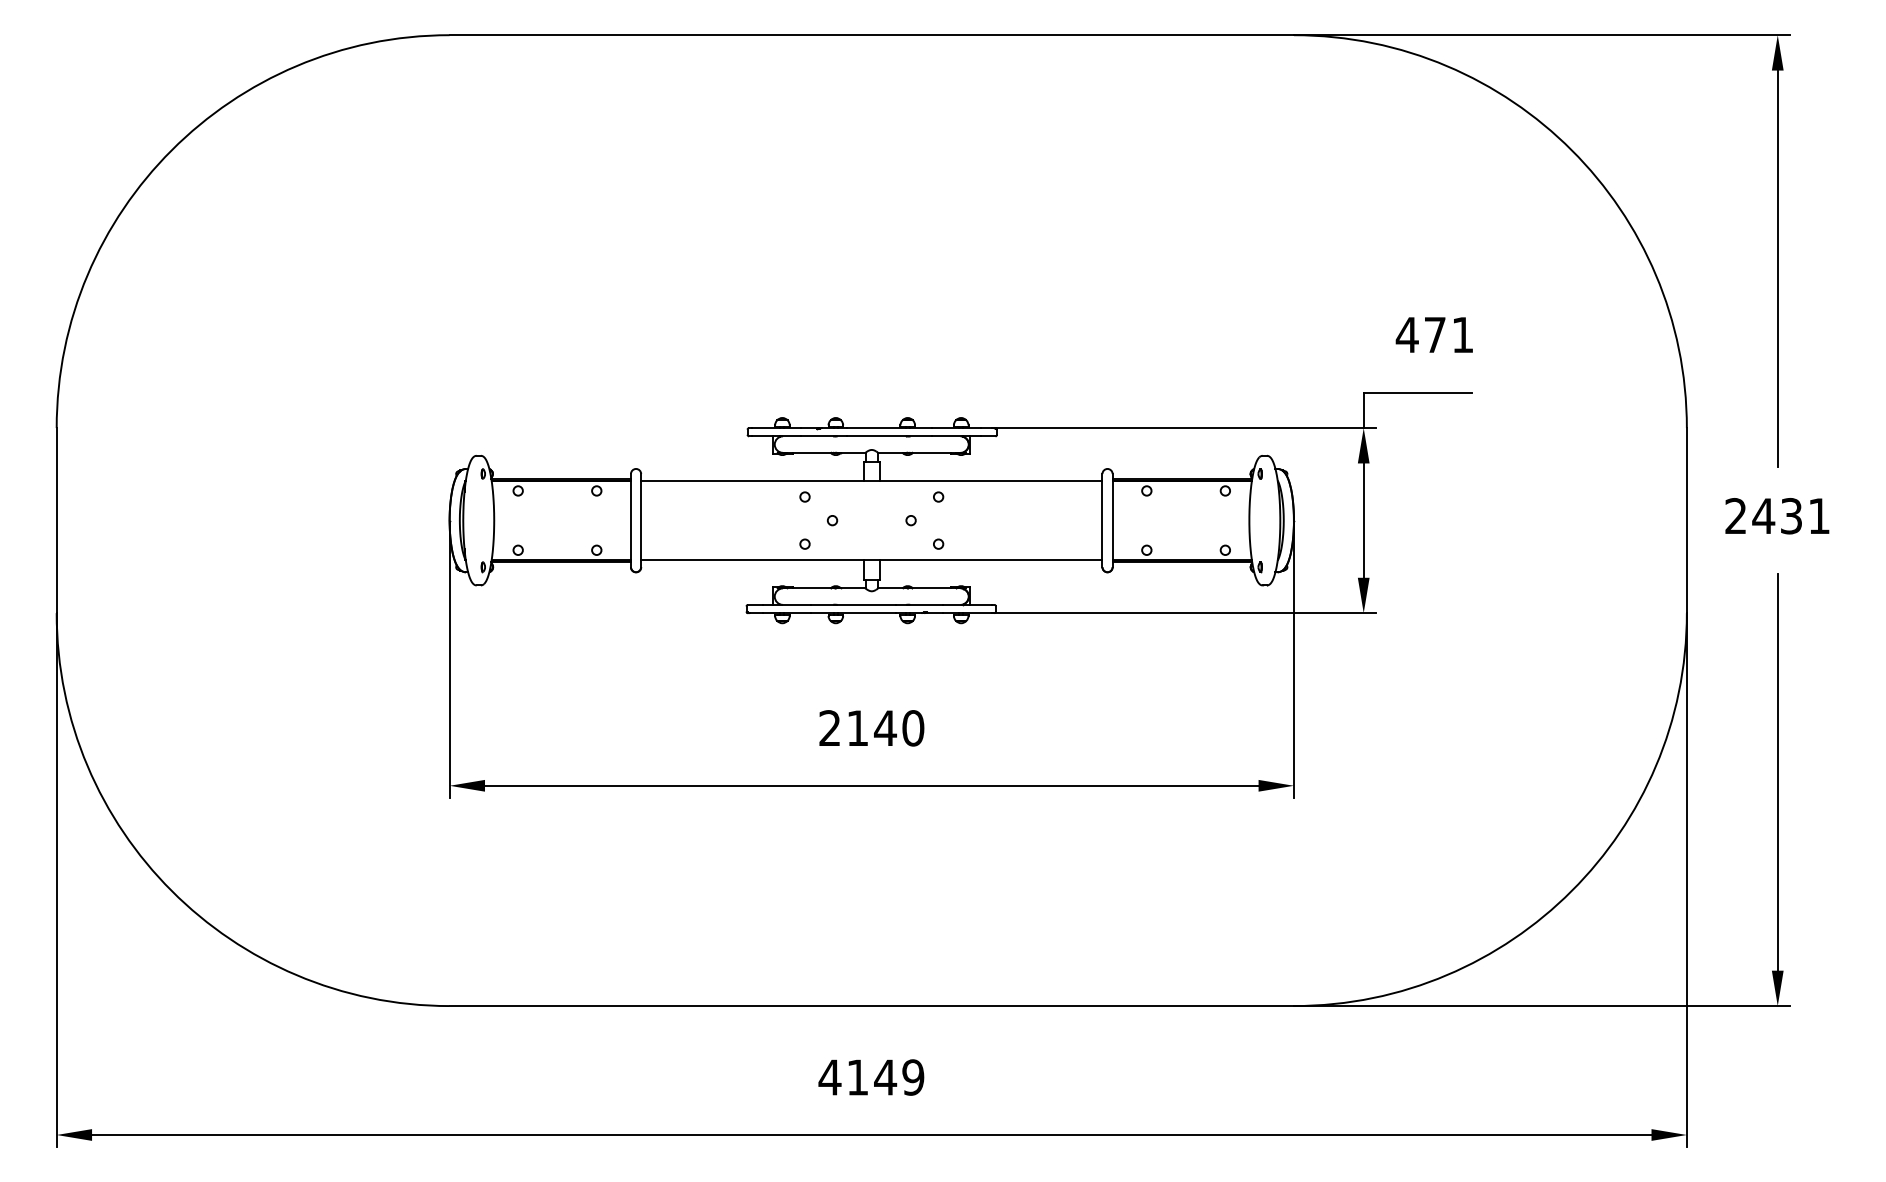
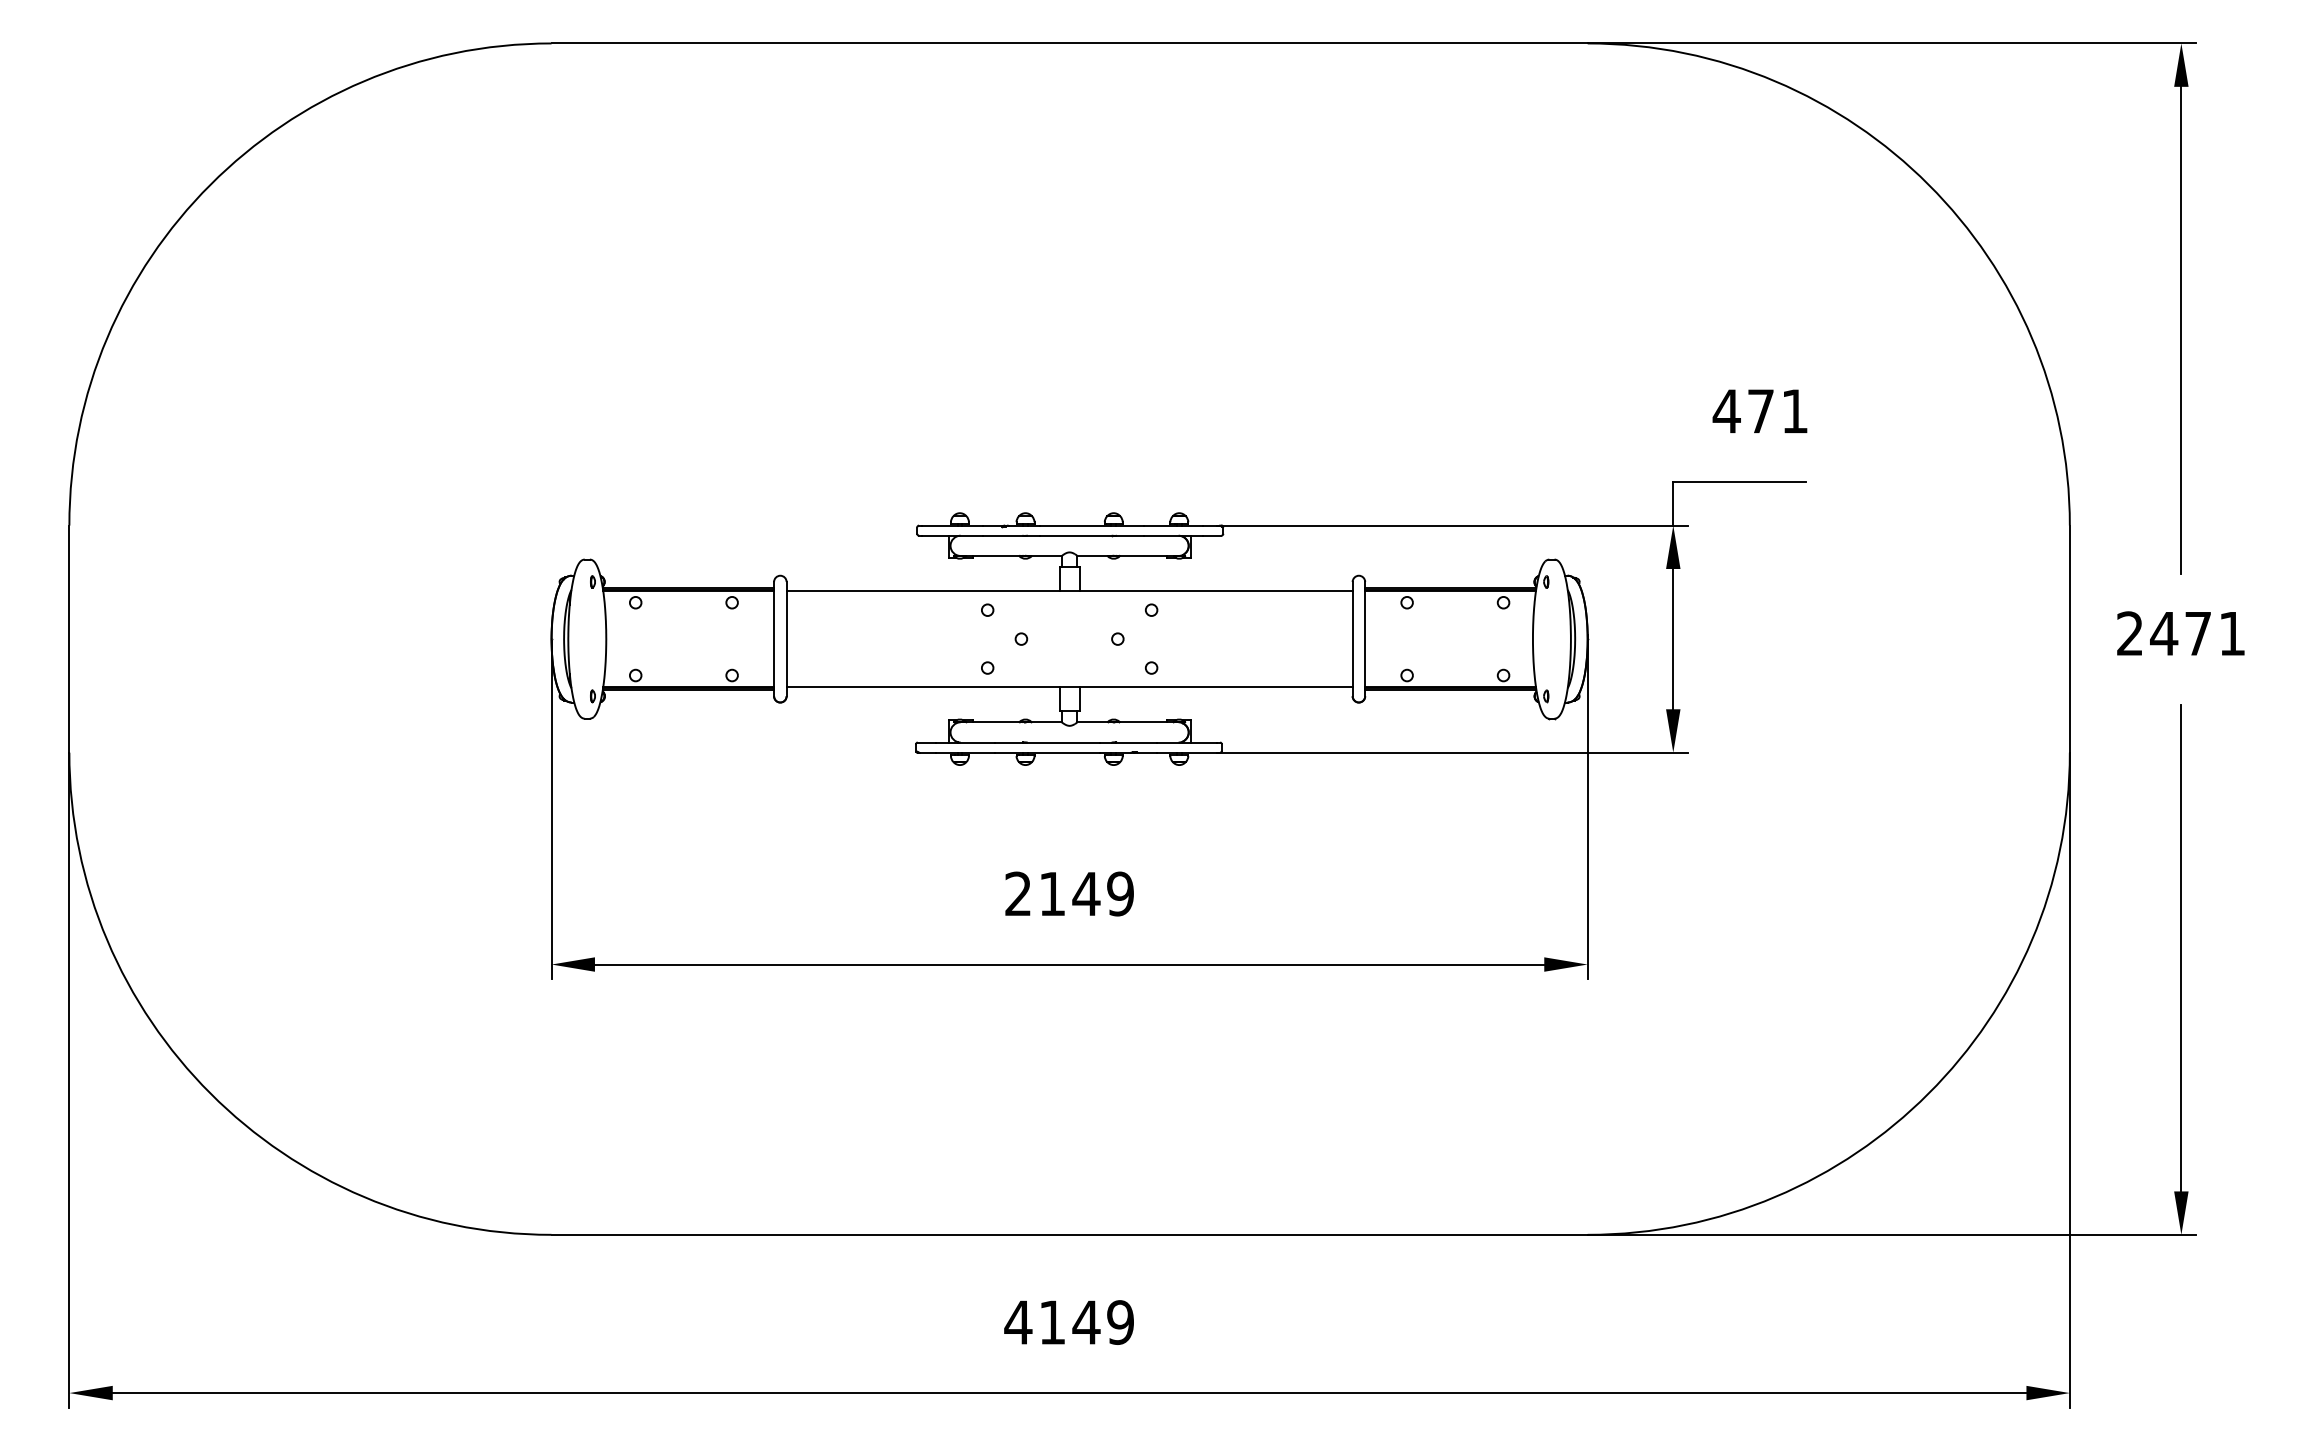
text: (1791, 516) -> (2198, 633), 2431 -> 2471
text: (913, 727) -> (1120, 893), 2140 -> 2149

